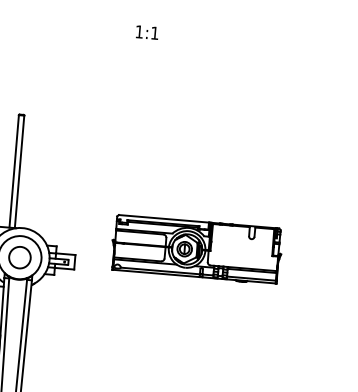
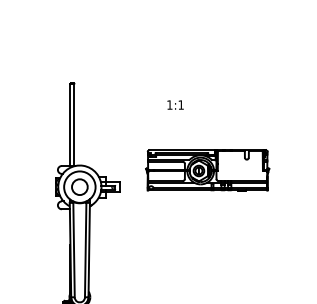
text: (147, 31) -> (175, 104), moved

